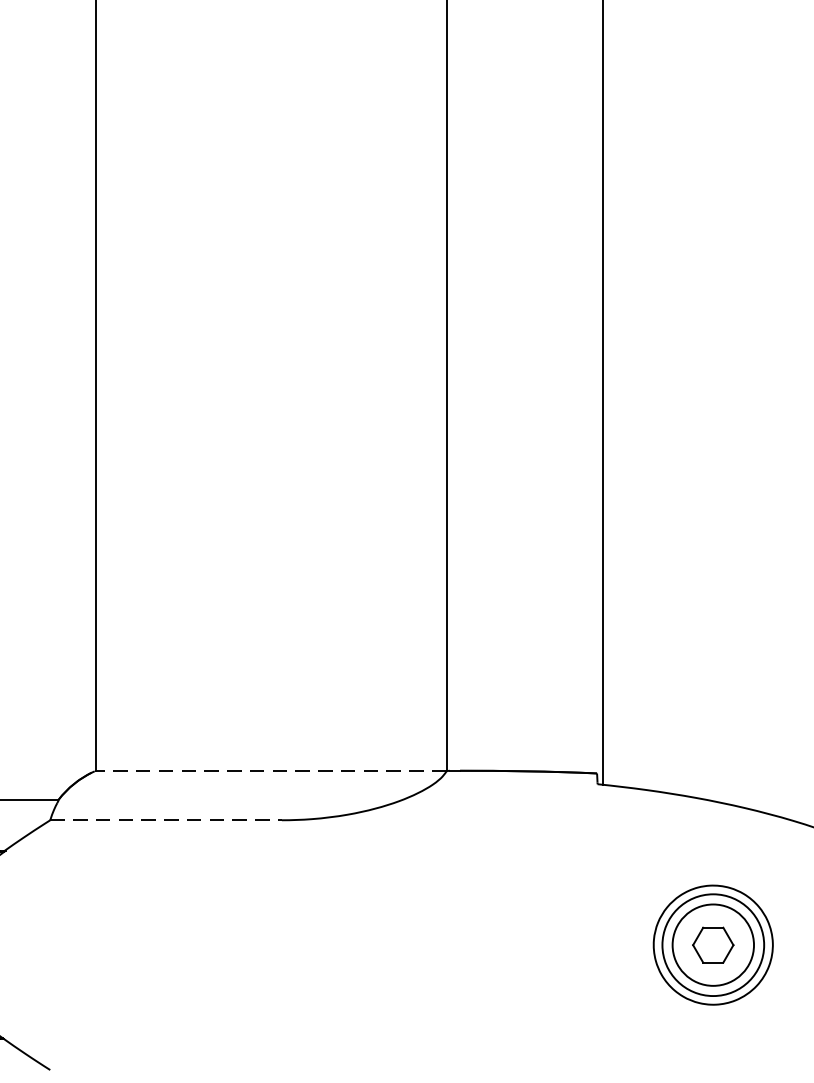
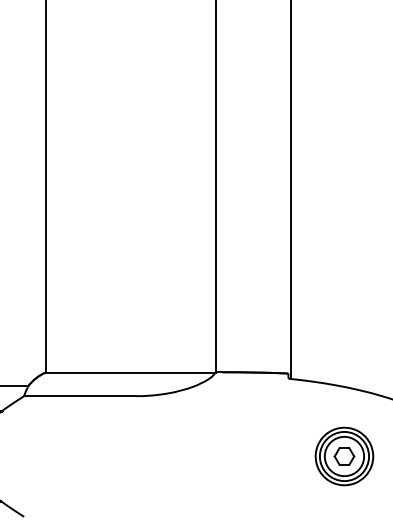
line: (270, 771) -> (130, 372), dashed -> solid
line: (166, 820) -> (80, 396), dashed -> solid

